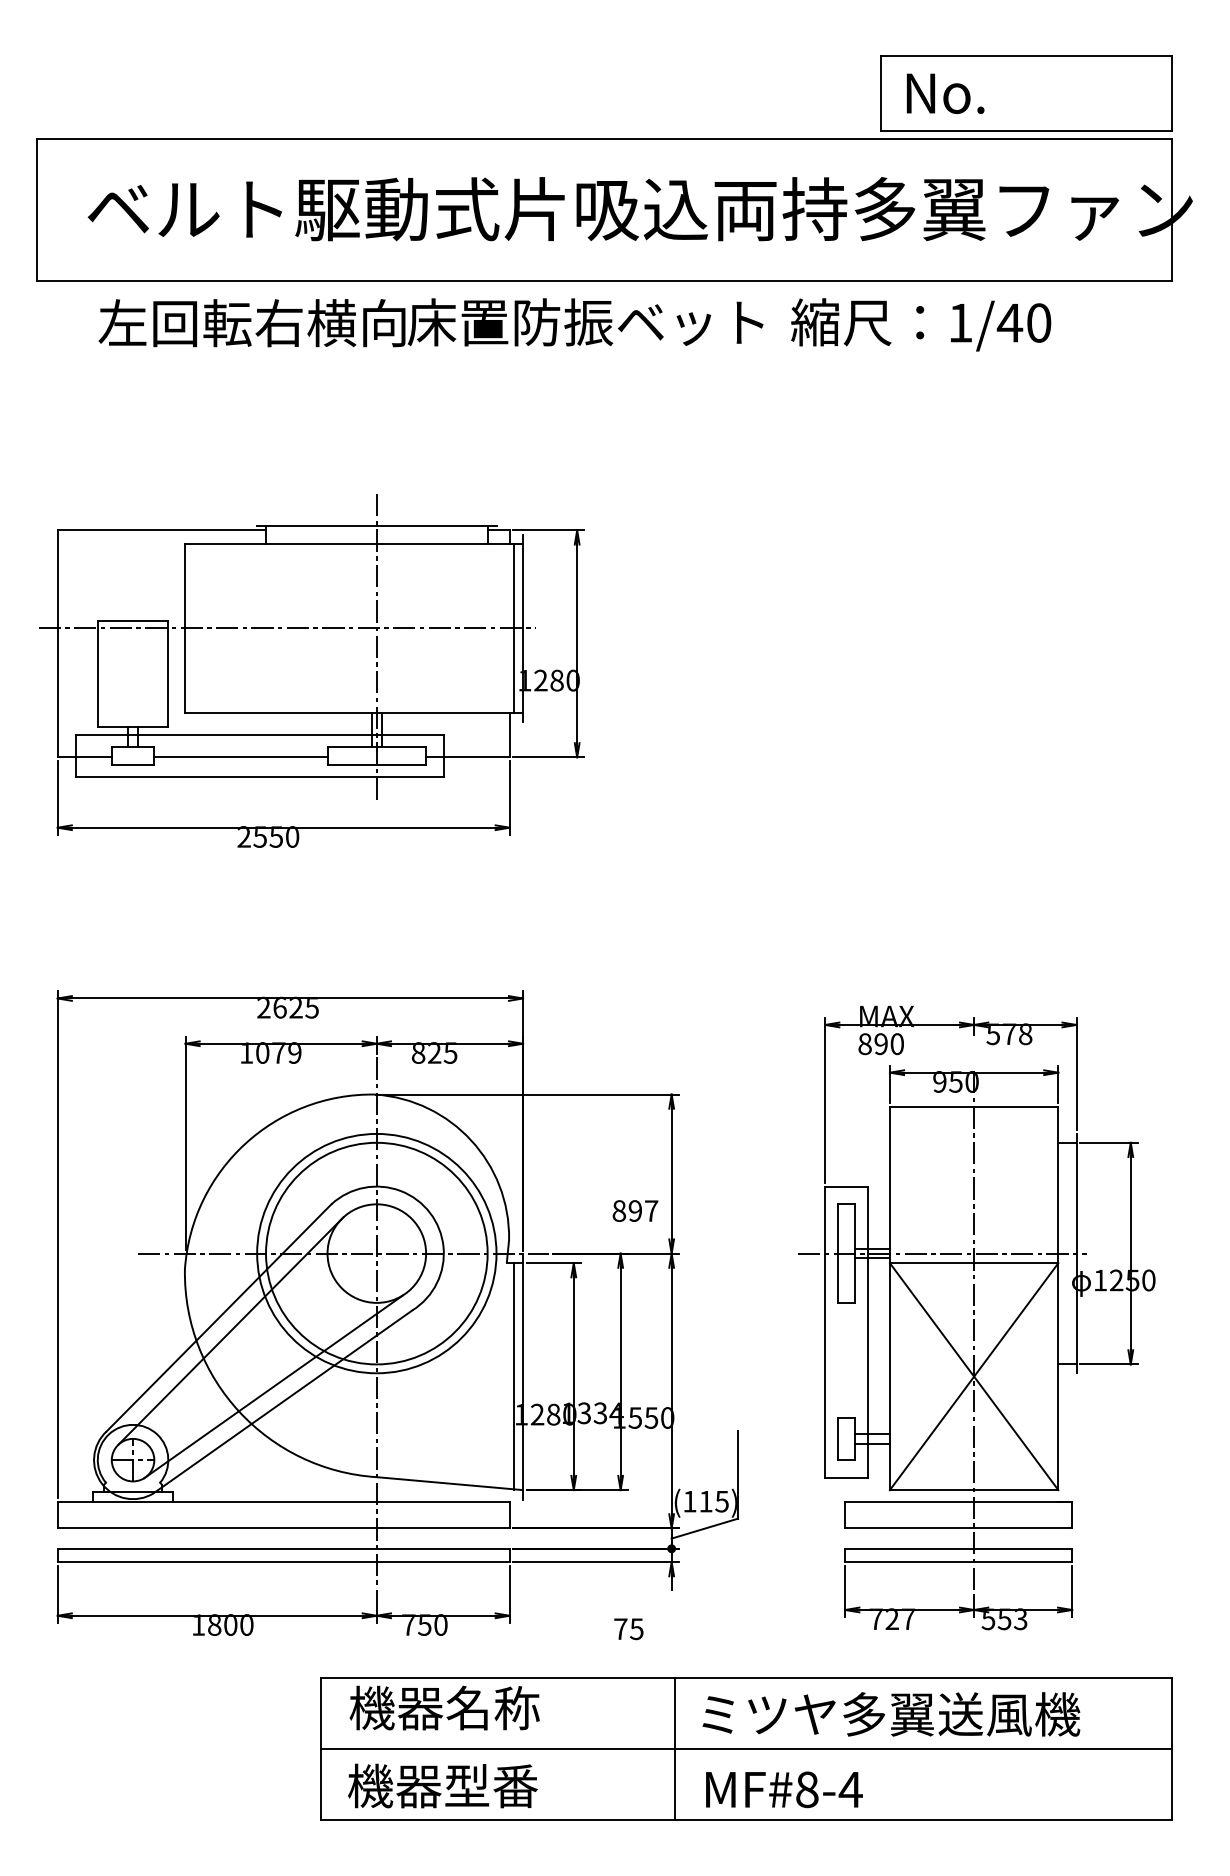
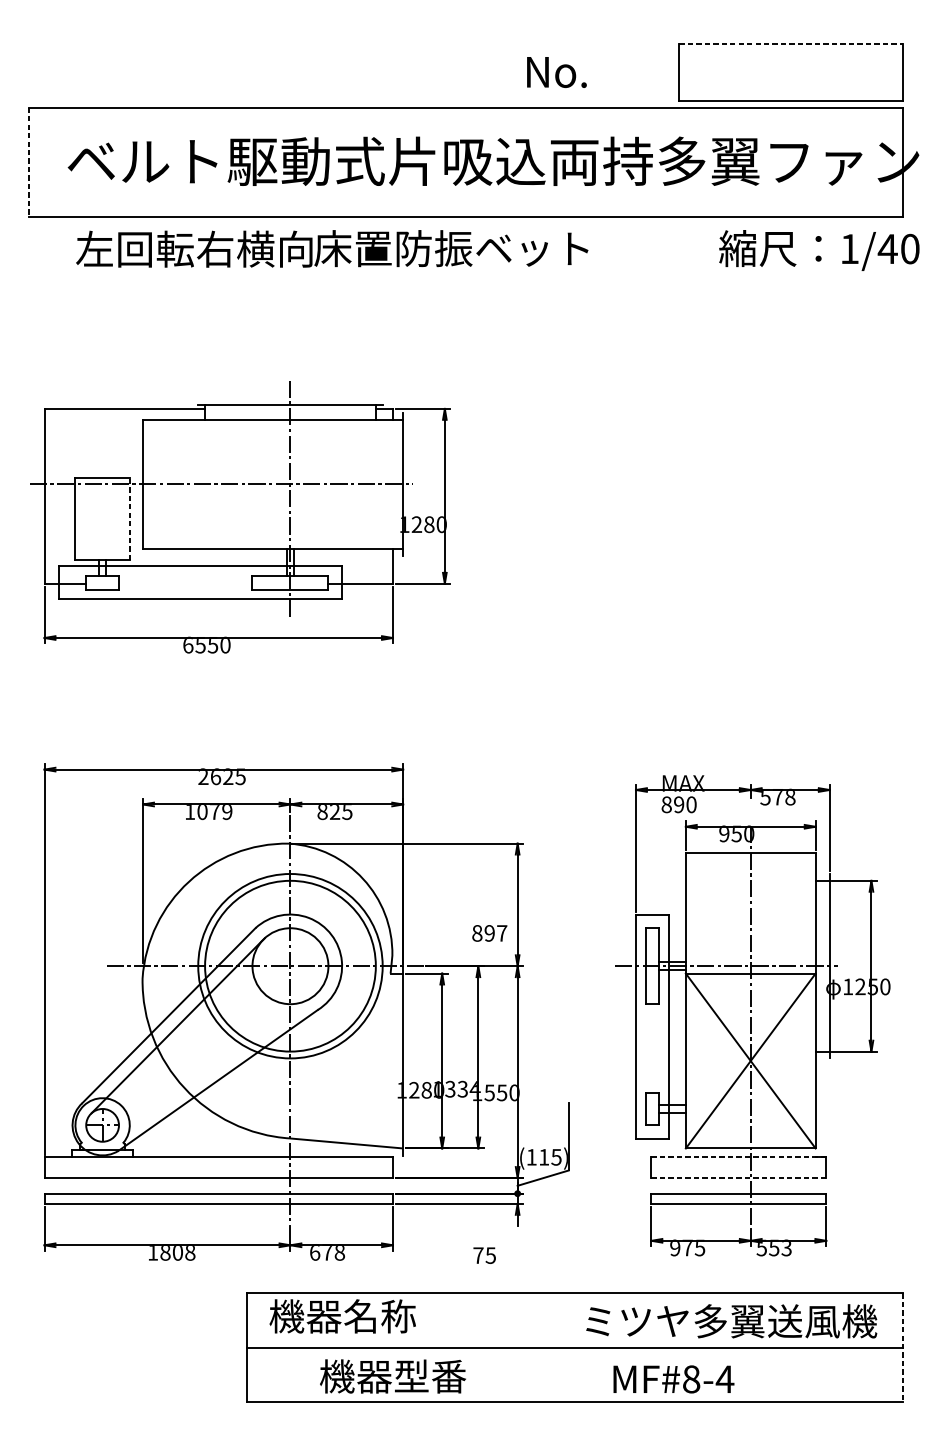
line: (1026, 56) -> (791, 43), solid -> dashed
text: (945, 93) -> (556, 72), moved
line: (36, 210) -> (28, 162), solid -> dashed
text: (921, 324) -> (819, 250), moved
line: (514, 628) -> (396, 484), removed
line: (168, 673) -> (129, 519), solid -> dashed
line: (240, 757) -> (185, 583), removed
text: (243, 836) -> (187, 644), 2550 -> 6550
line: (514, 1376) -> (396, 1060), removed
line: (273, 1386) -> (210, 1068), removed
line: (958, 1501) -> (738, 1157), solid -> dashed
line: (958, 1528) -> (738, 1178), solid -> dashed
text: (891, 1619) -> (687, 1248), 727 -> 975
text: (246, 1624) -> (190, 1252), 1800 -> 1808
text: (424, 1624) -> (327, 1252), 750 -> 678
text: (891, 1714) -> (731, 1321), moved
line: (675, 1748) -> (520, 1347), removed
line: (1171, 1748) -> (902, 1347), solid -> dashed
text: (442, 1785) -> (392, 1376), moved
text: (784, 1789) -> (673, 1379), moved

